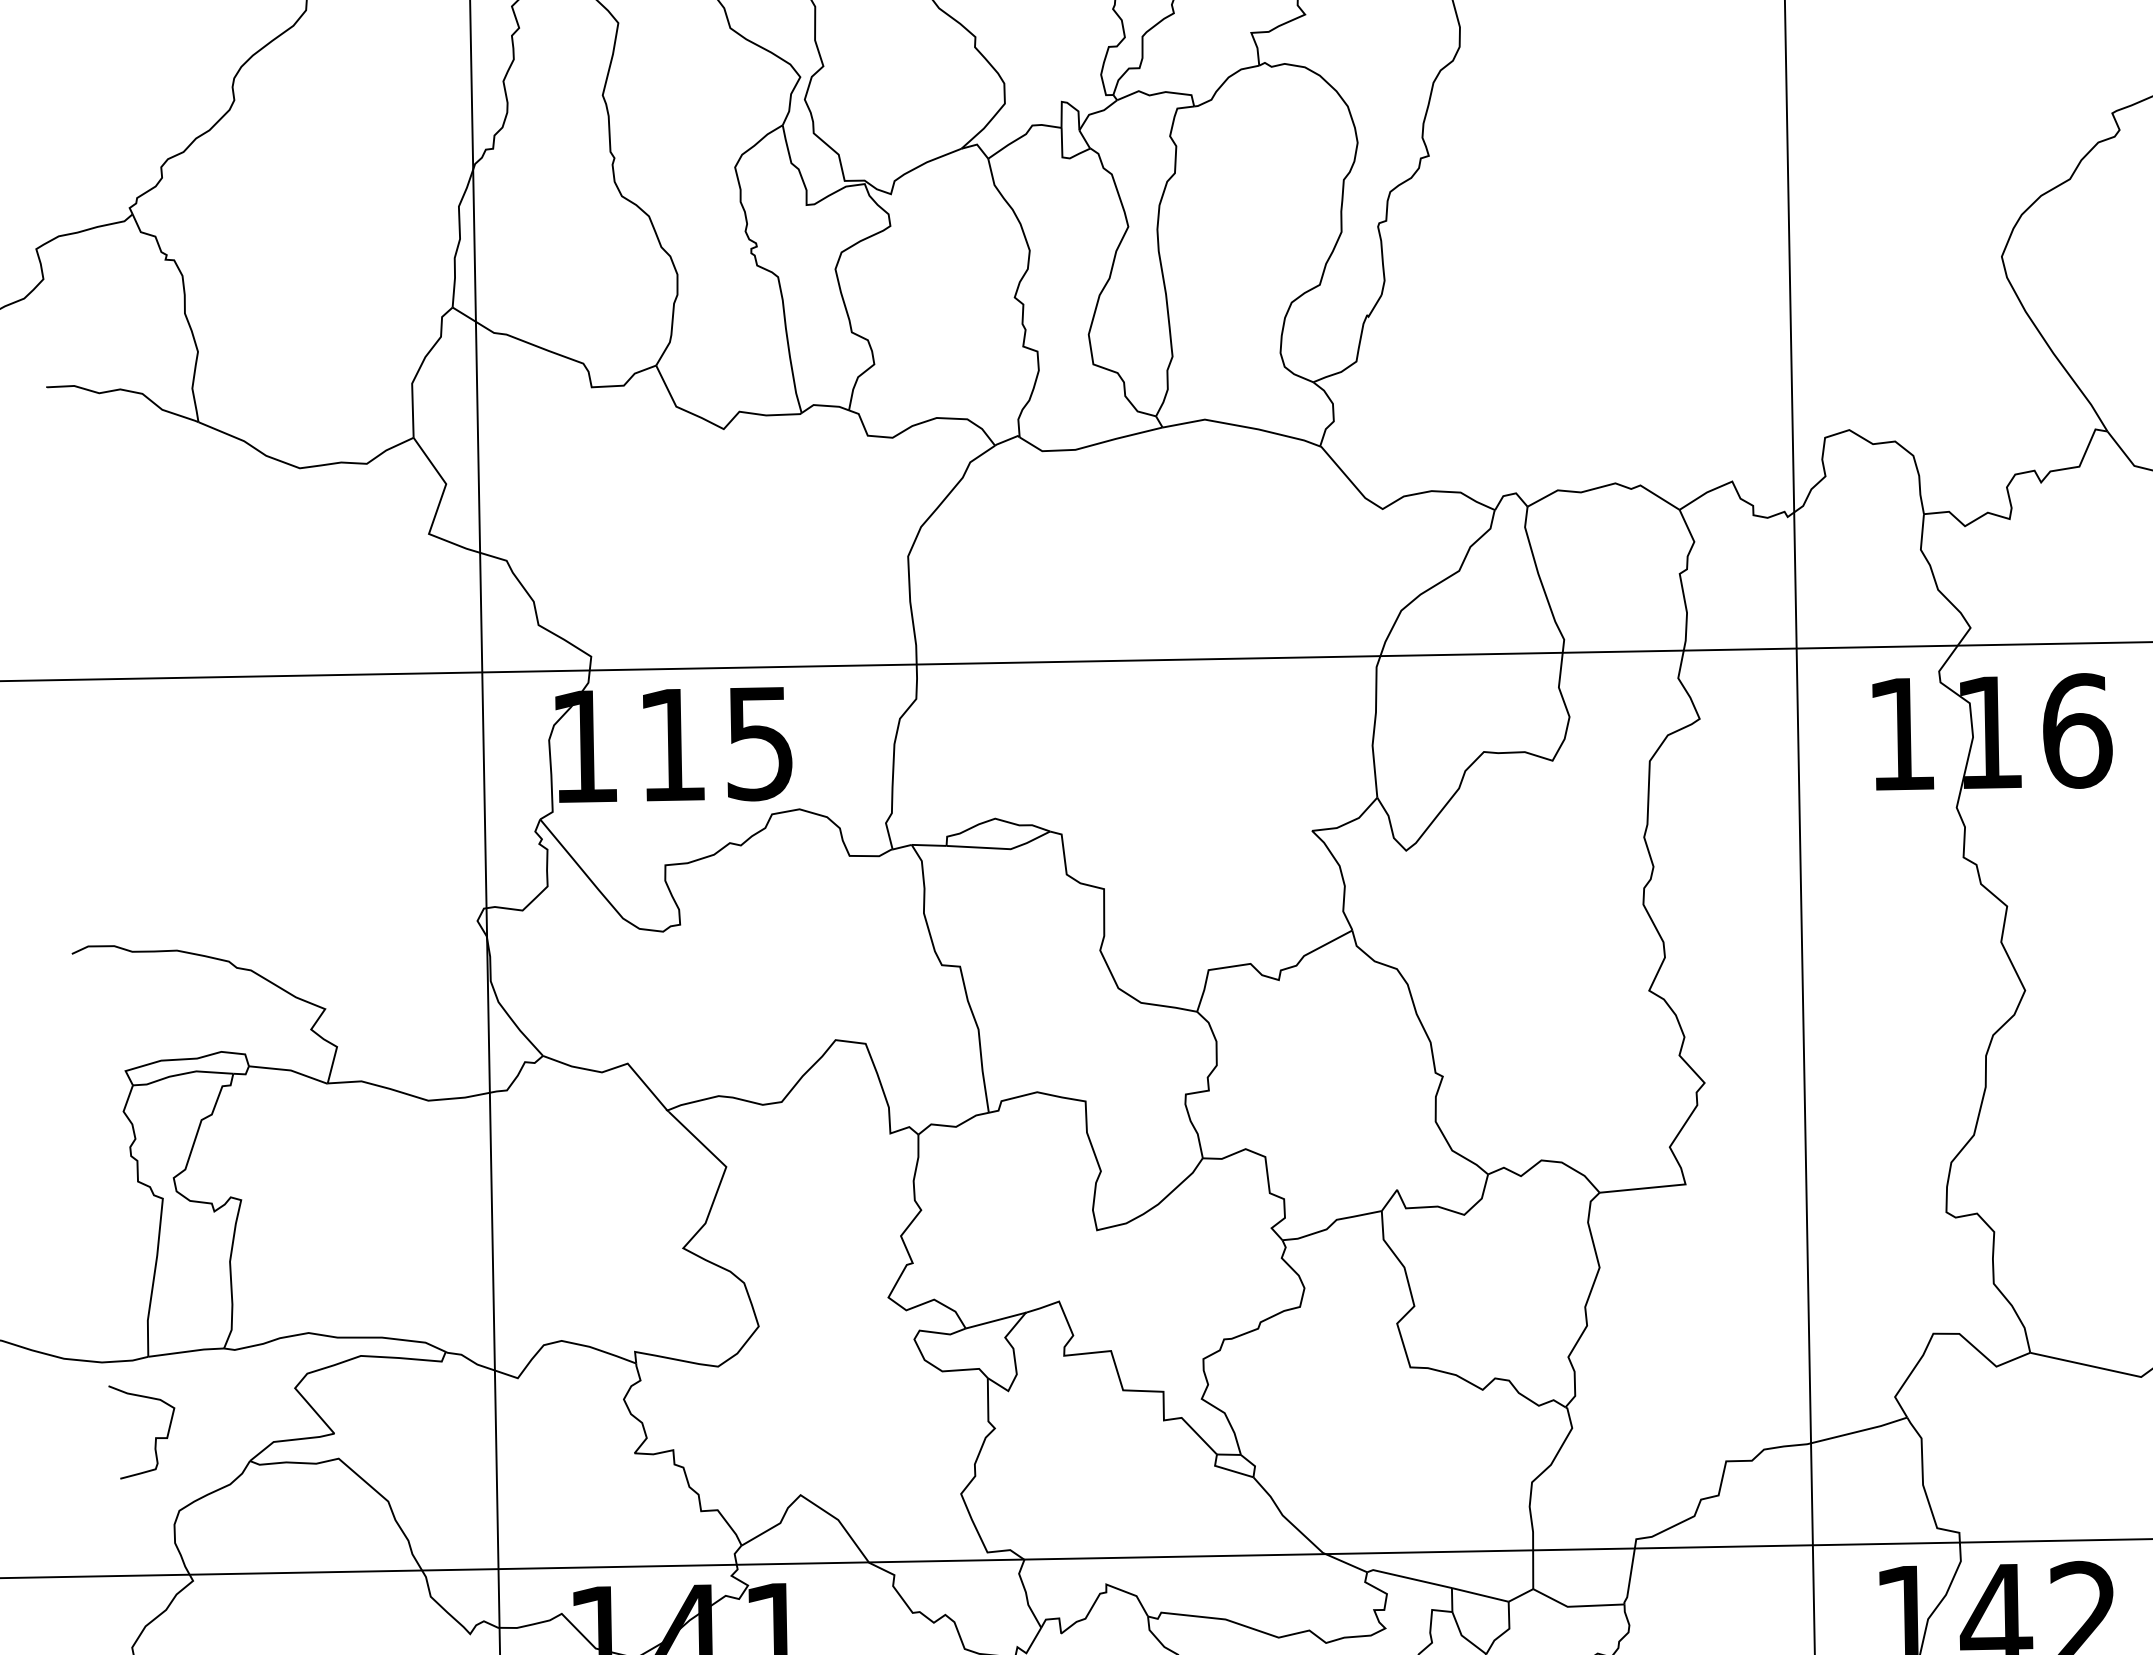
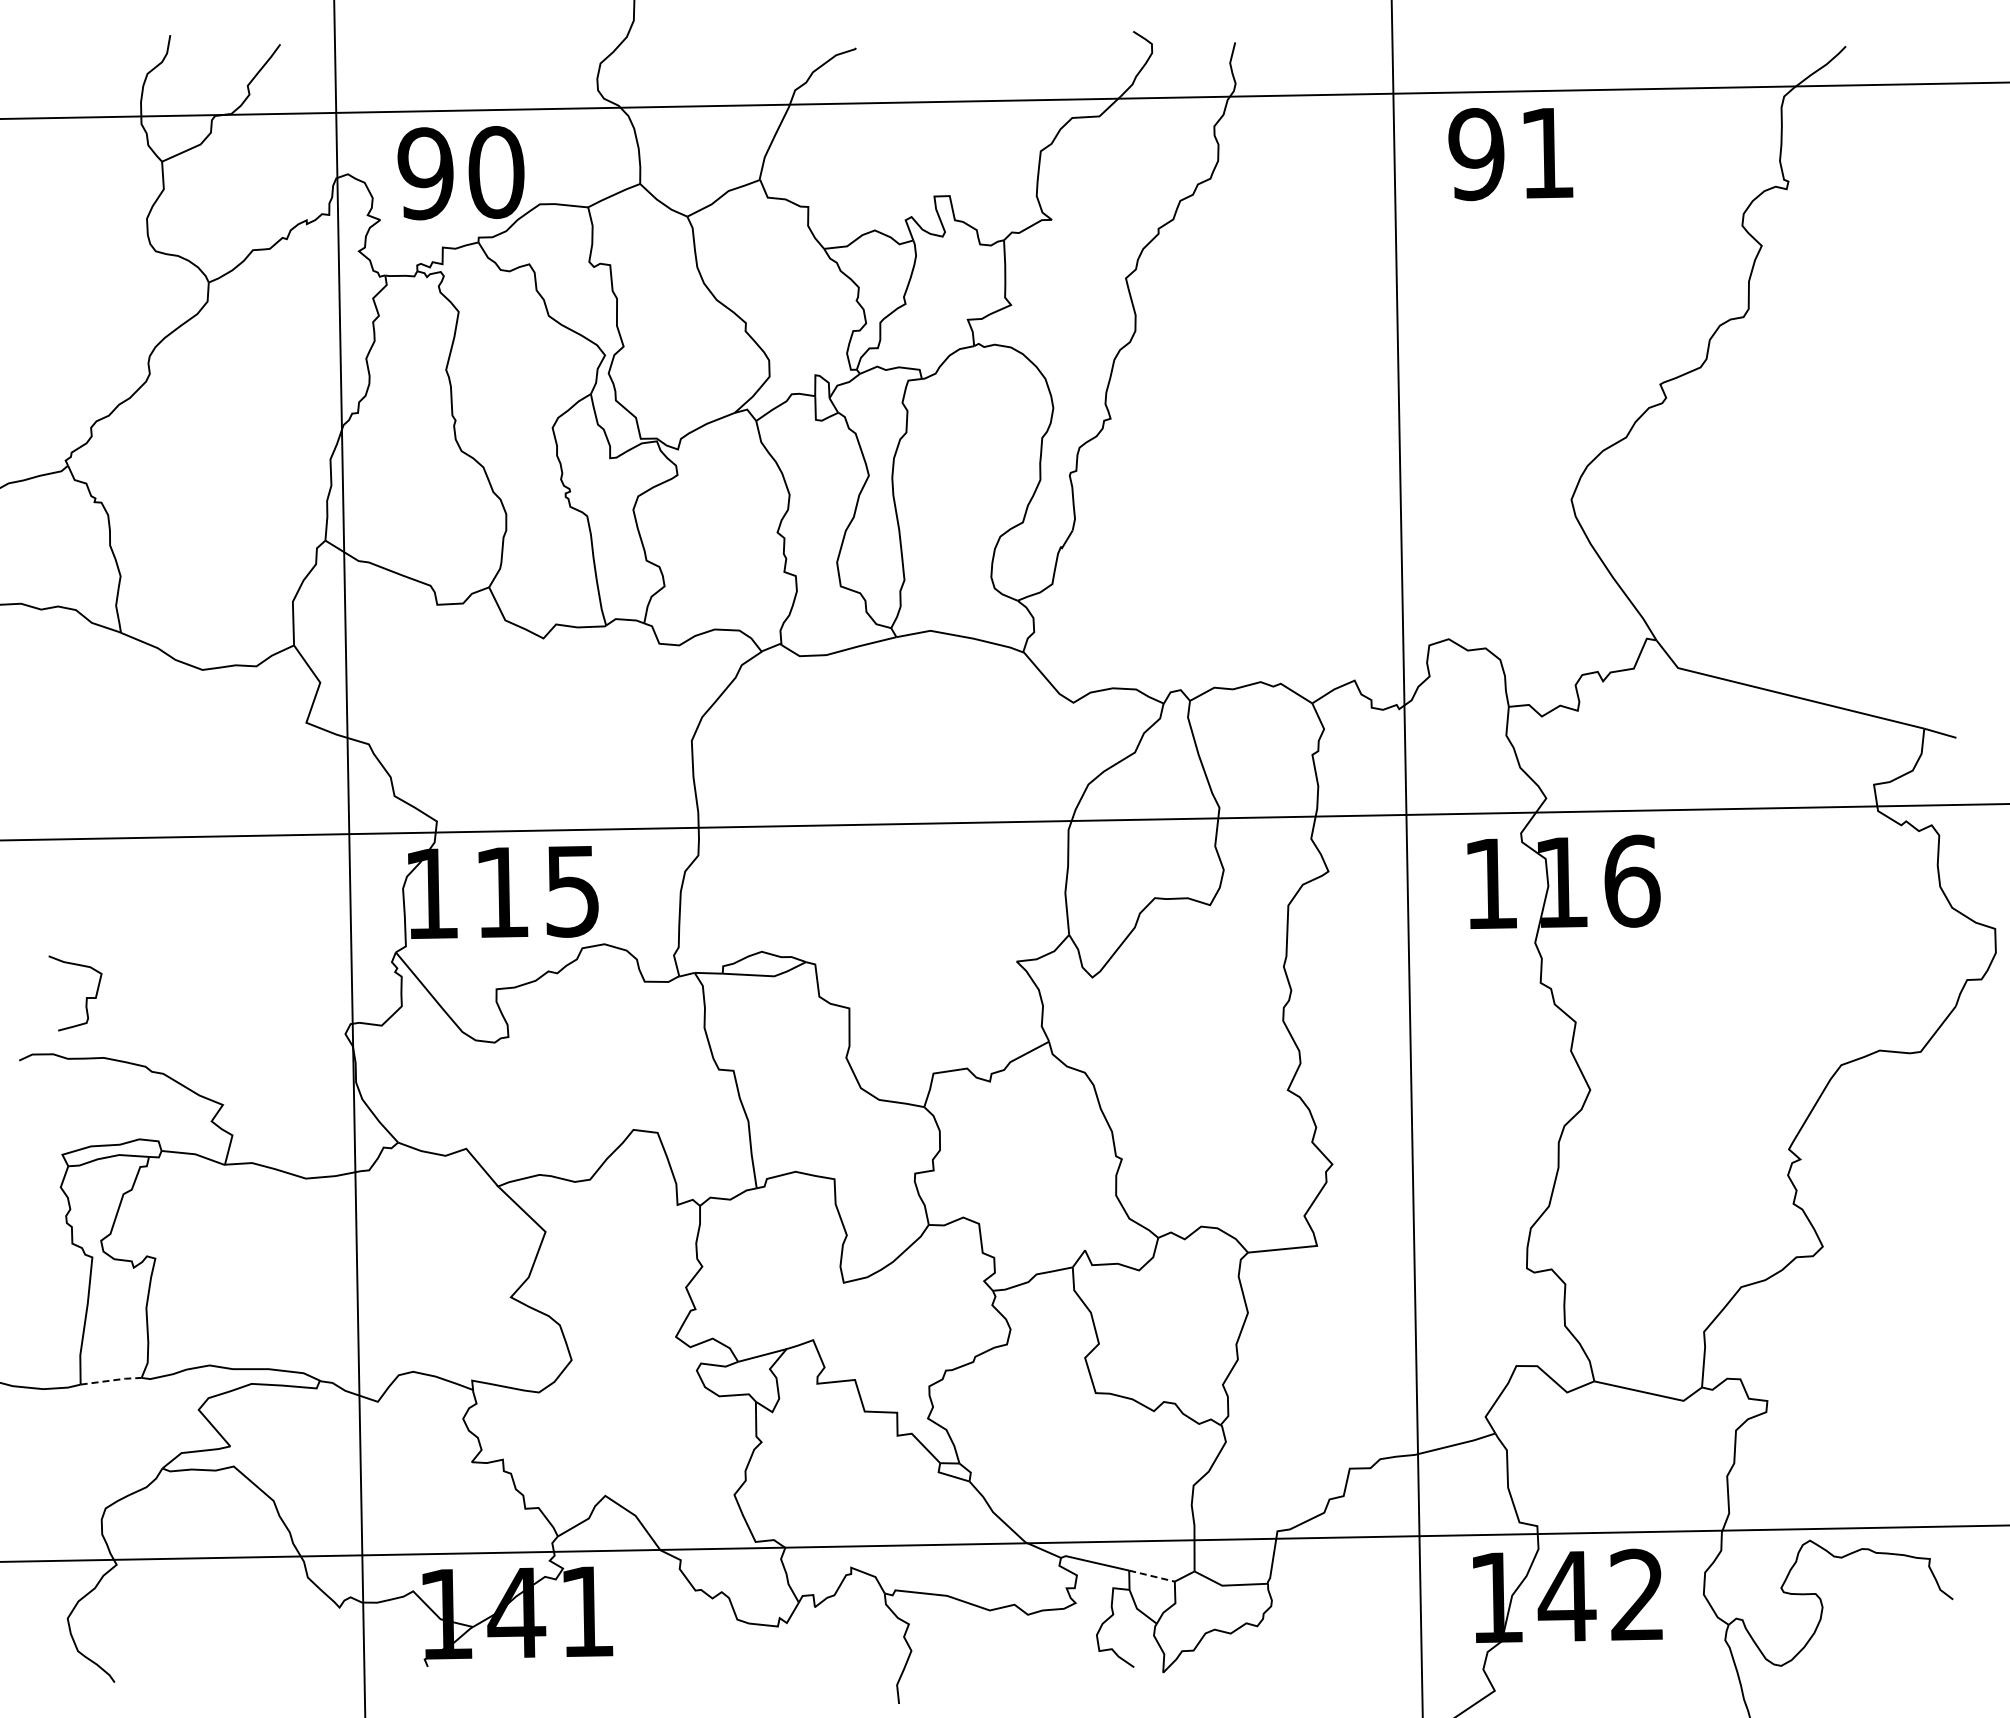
line: (186, 1351) -> (111, 1380), solid -> dashed
curve: (154, 1439) -> (85, 999), moved
line: (1480, 1595) -> (1152, 1576), solid -> dashed

